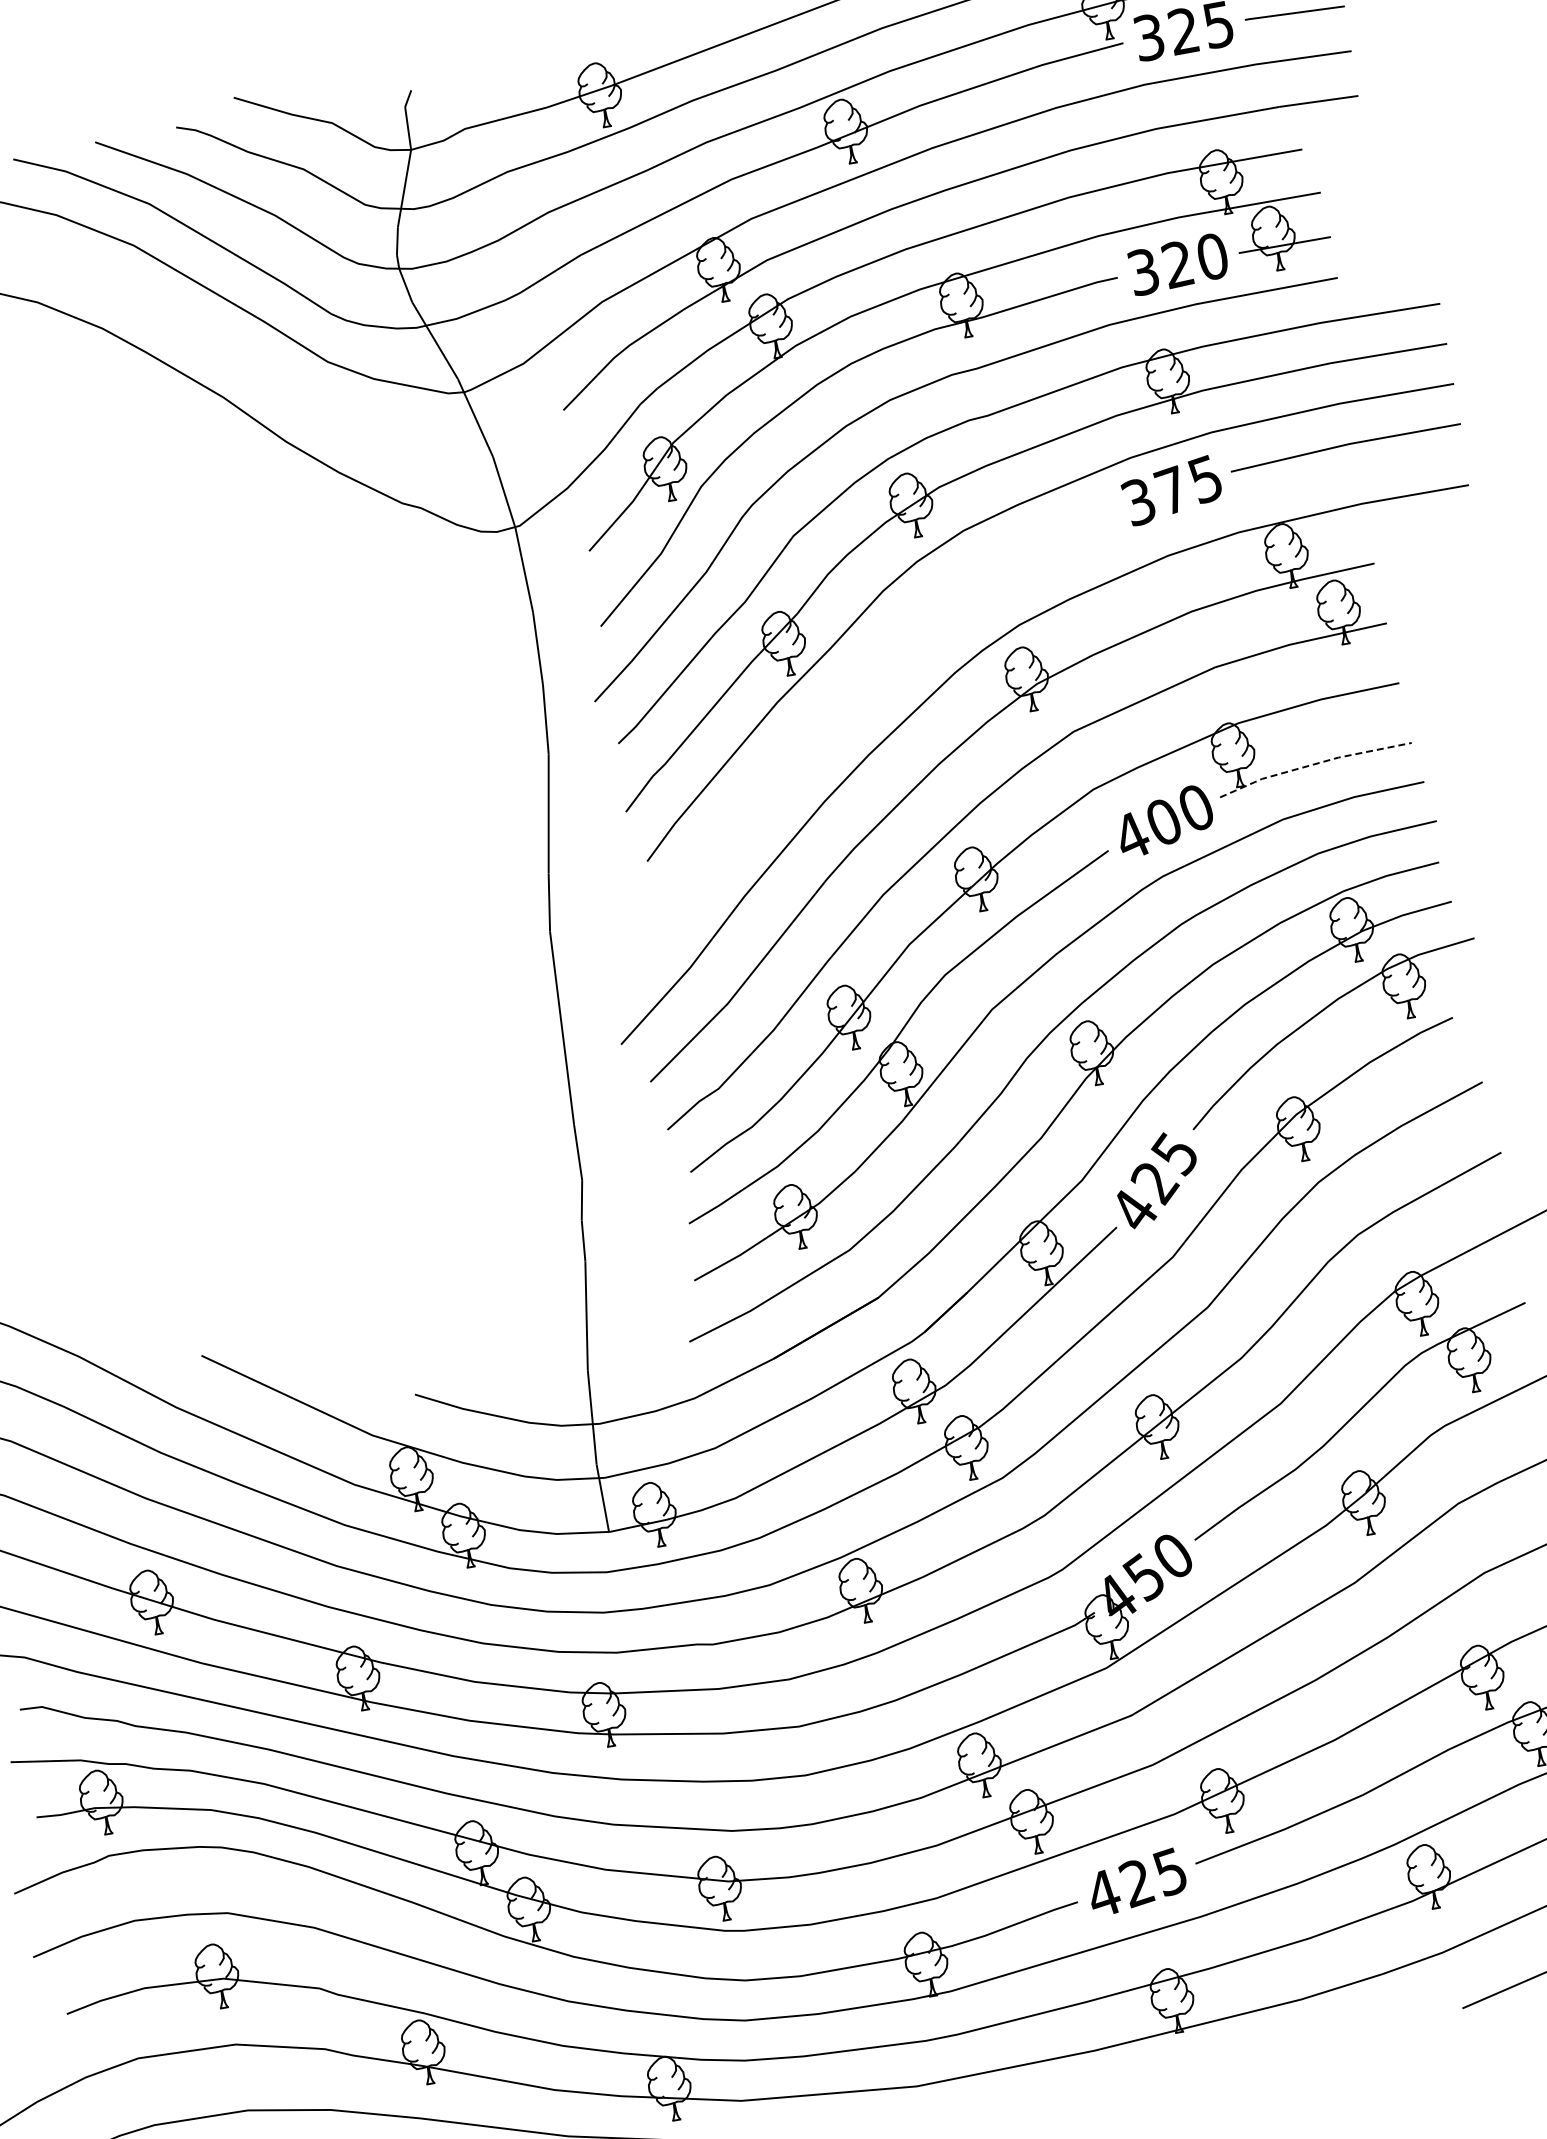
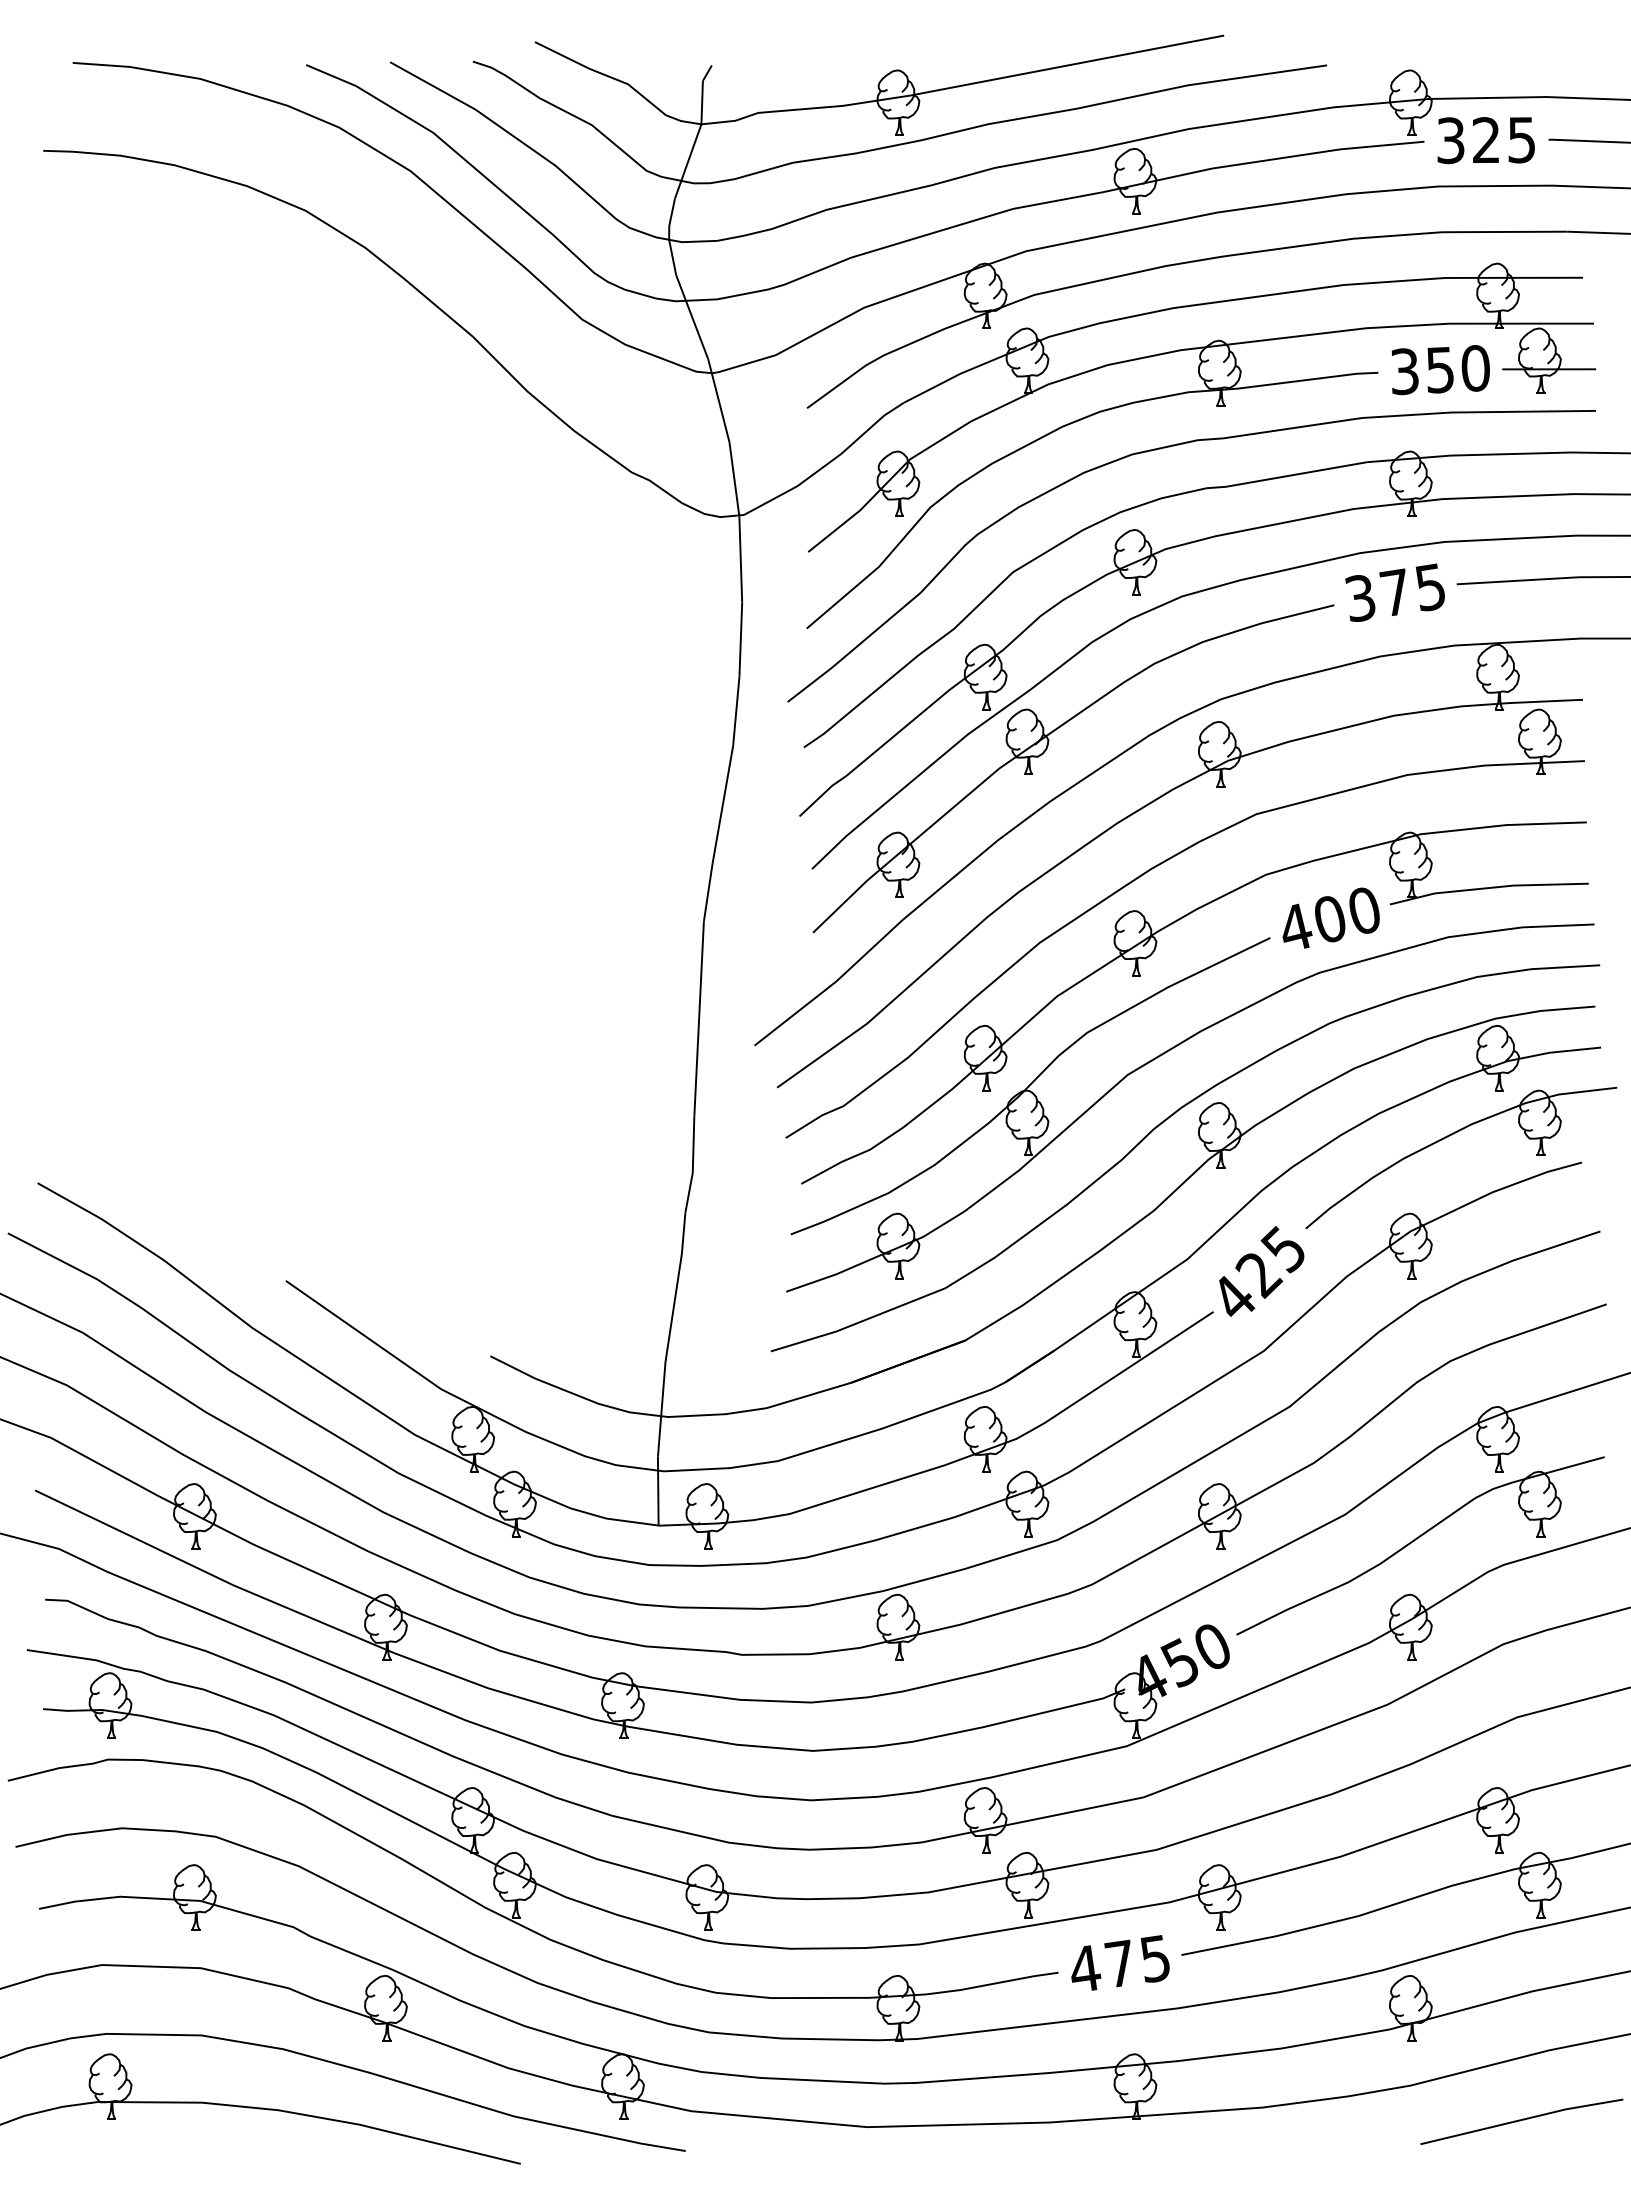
text: (1177, 264) -> (1439, 369), 320 -> 350
part: (857, 703) -> (1047, 749), added
line: (1314, 764) -> (1488, 888), dashed -> solid
text: (1136, 1882) -> (1119, 1963), 425 -> 475

